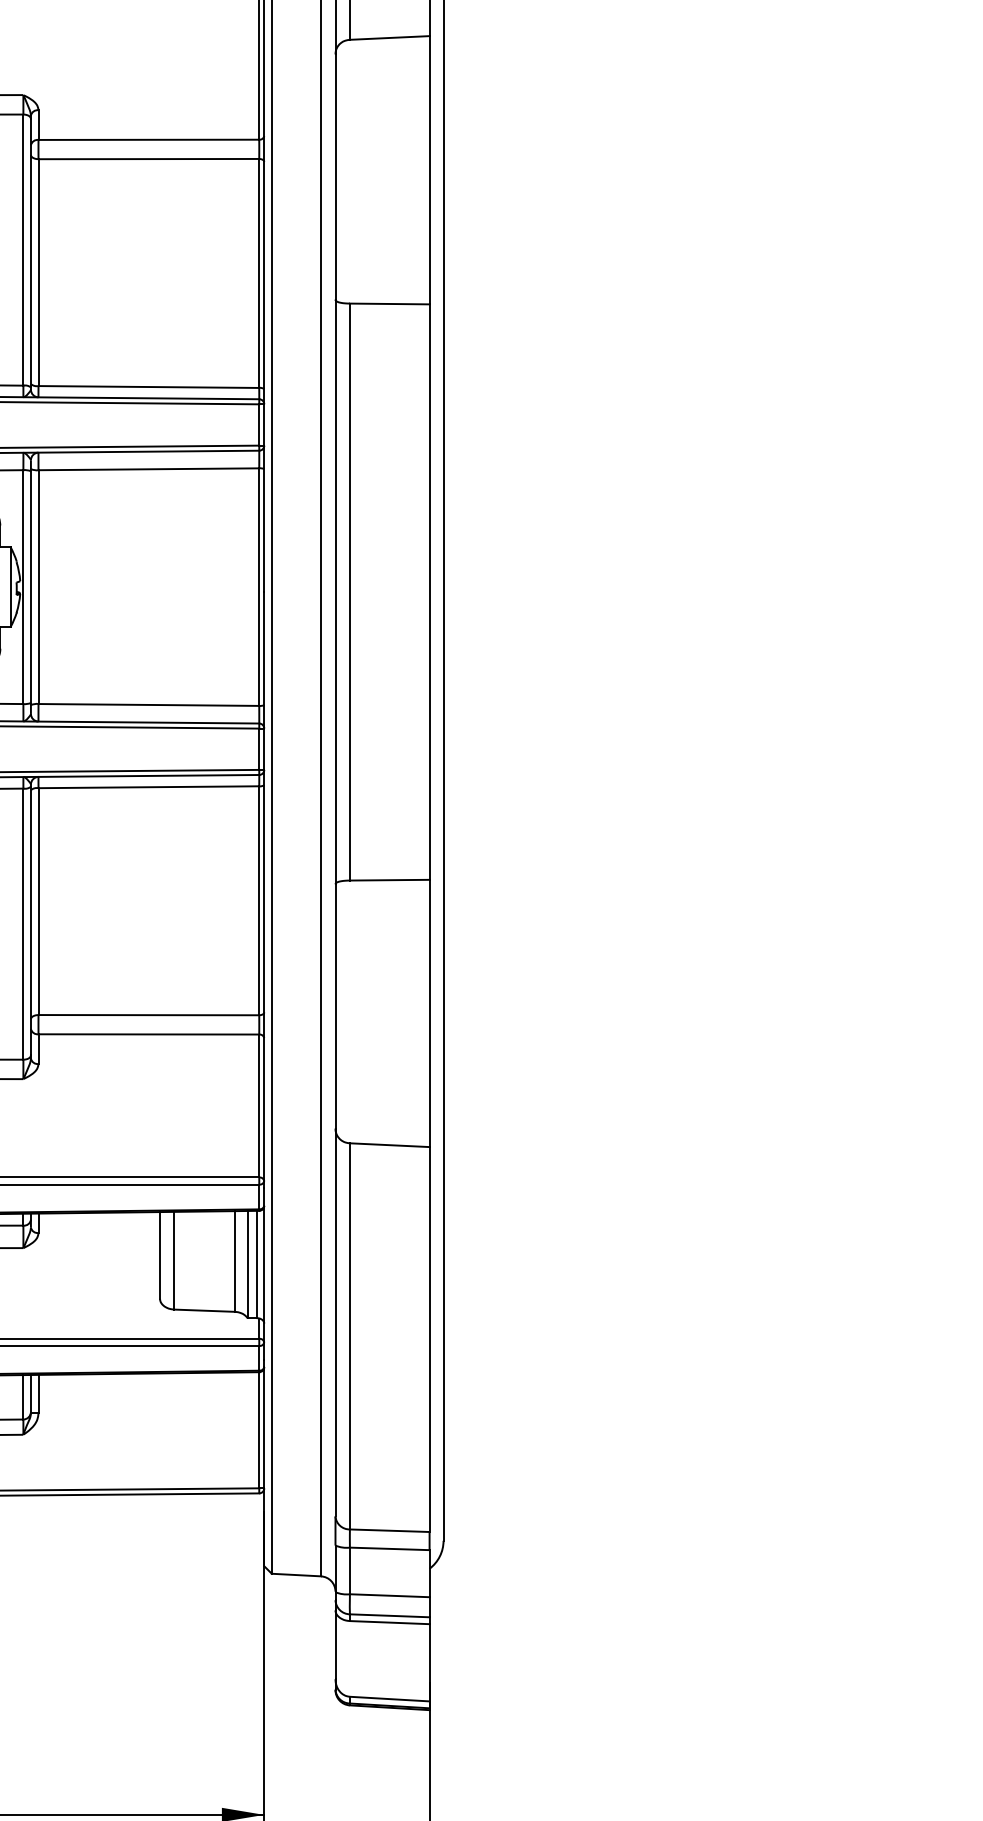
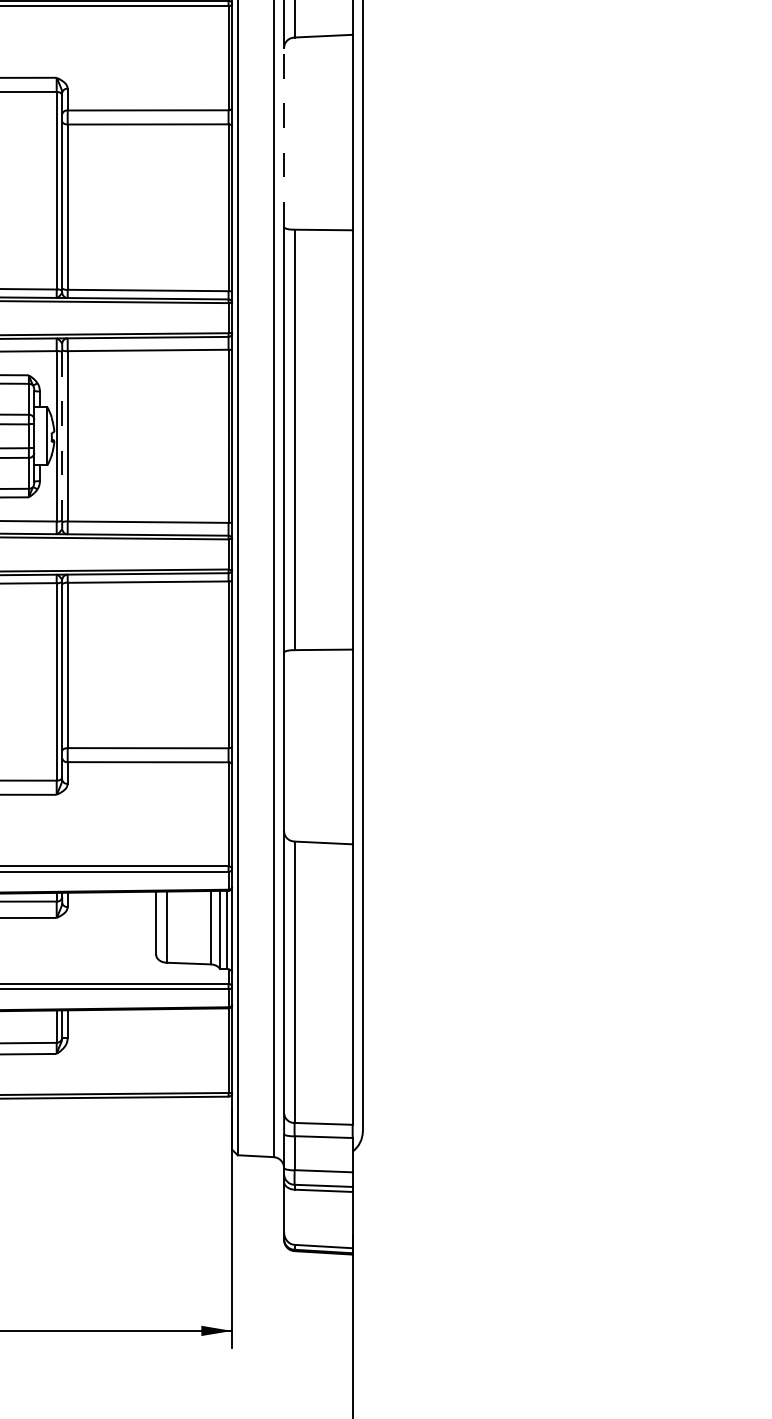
line: (336, 177) -> (284, 137), solid -> dashed
line: (31, 587) -> (62, 436), solid -> dashed

